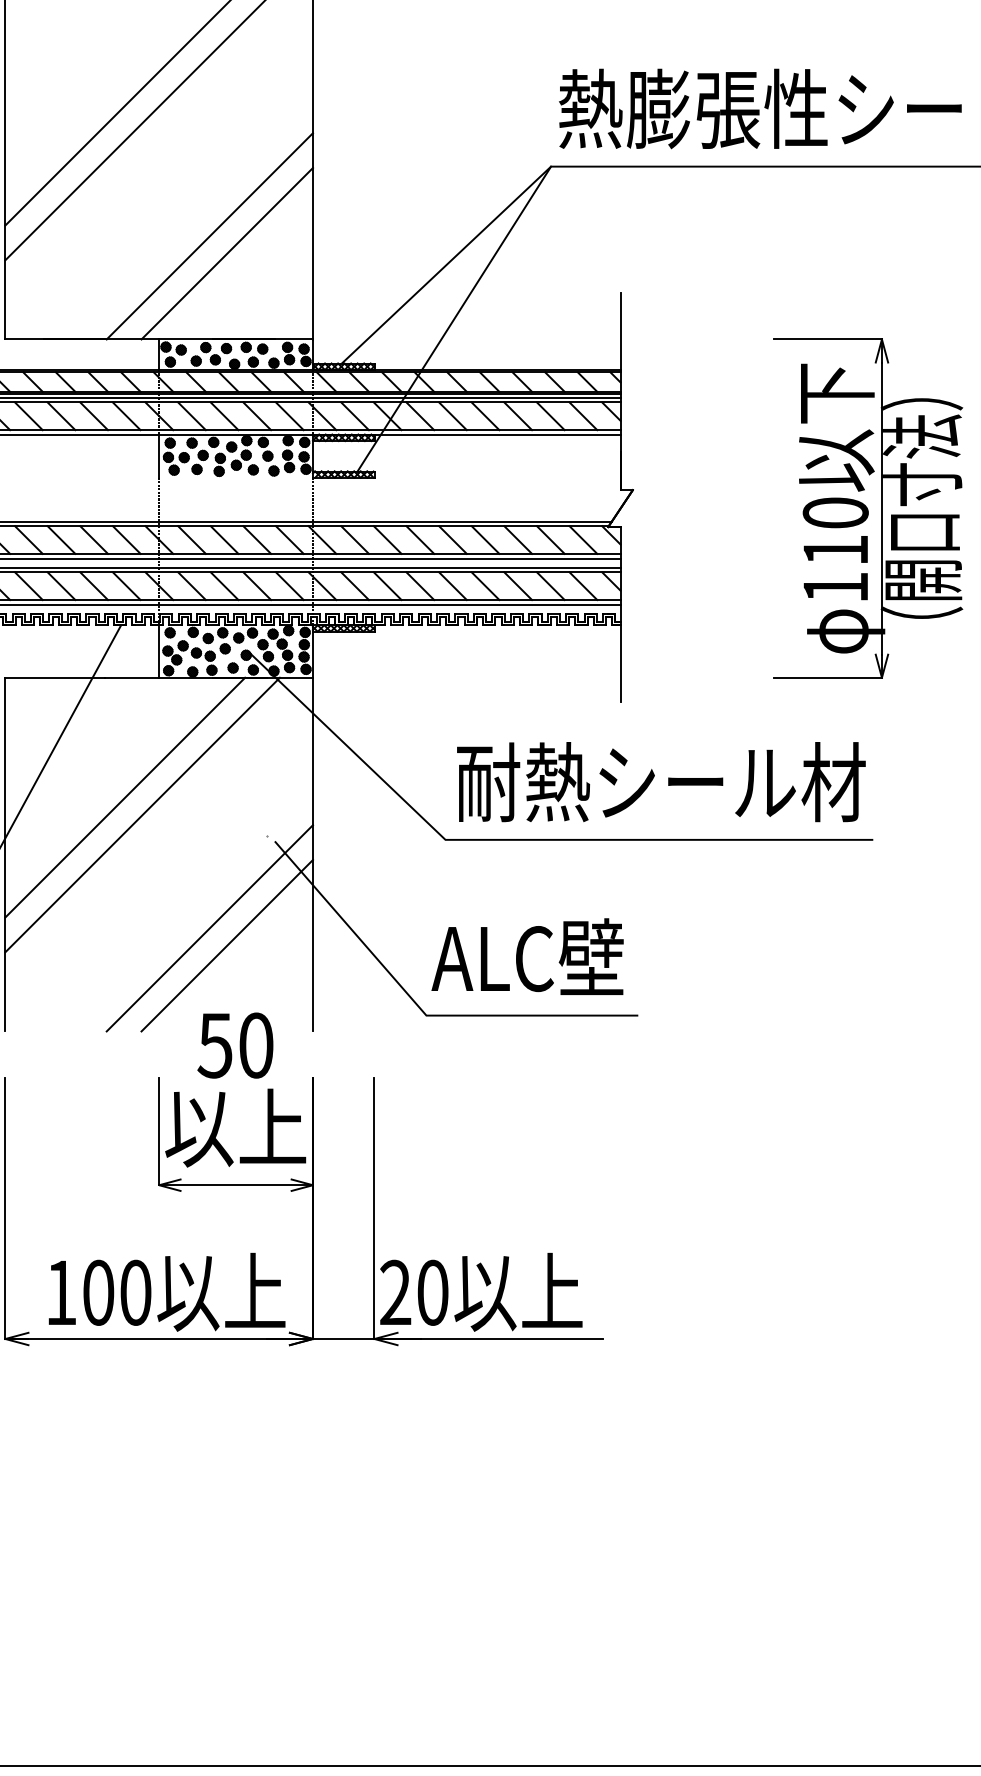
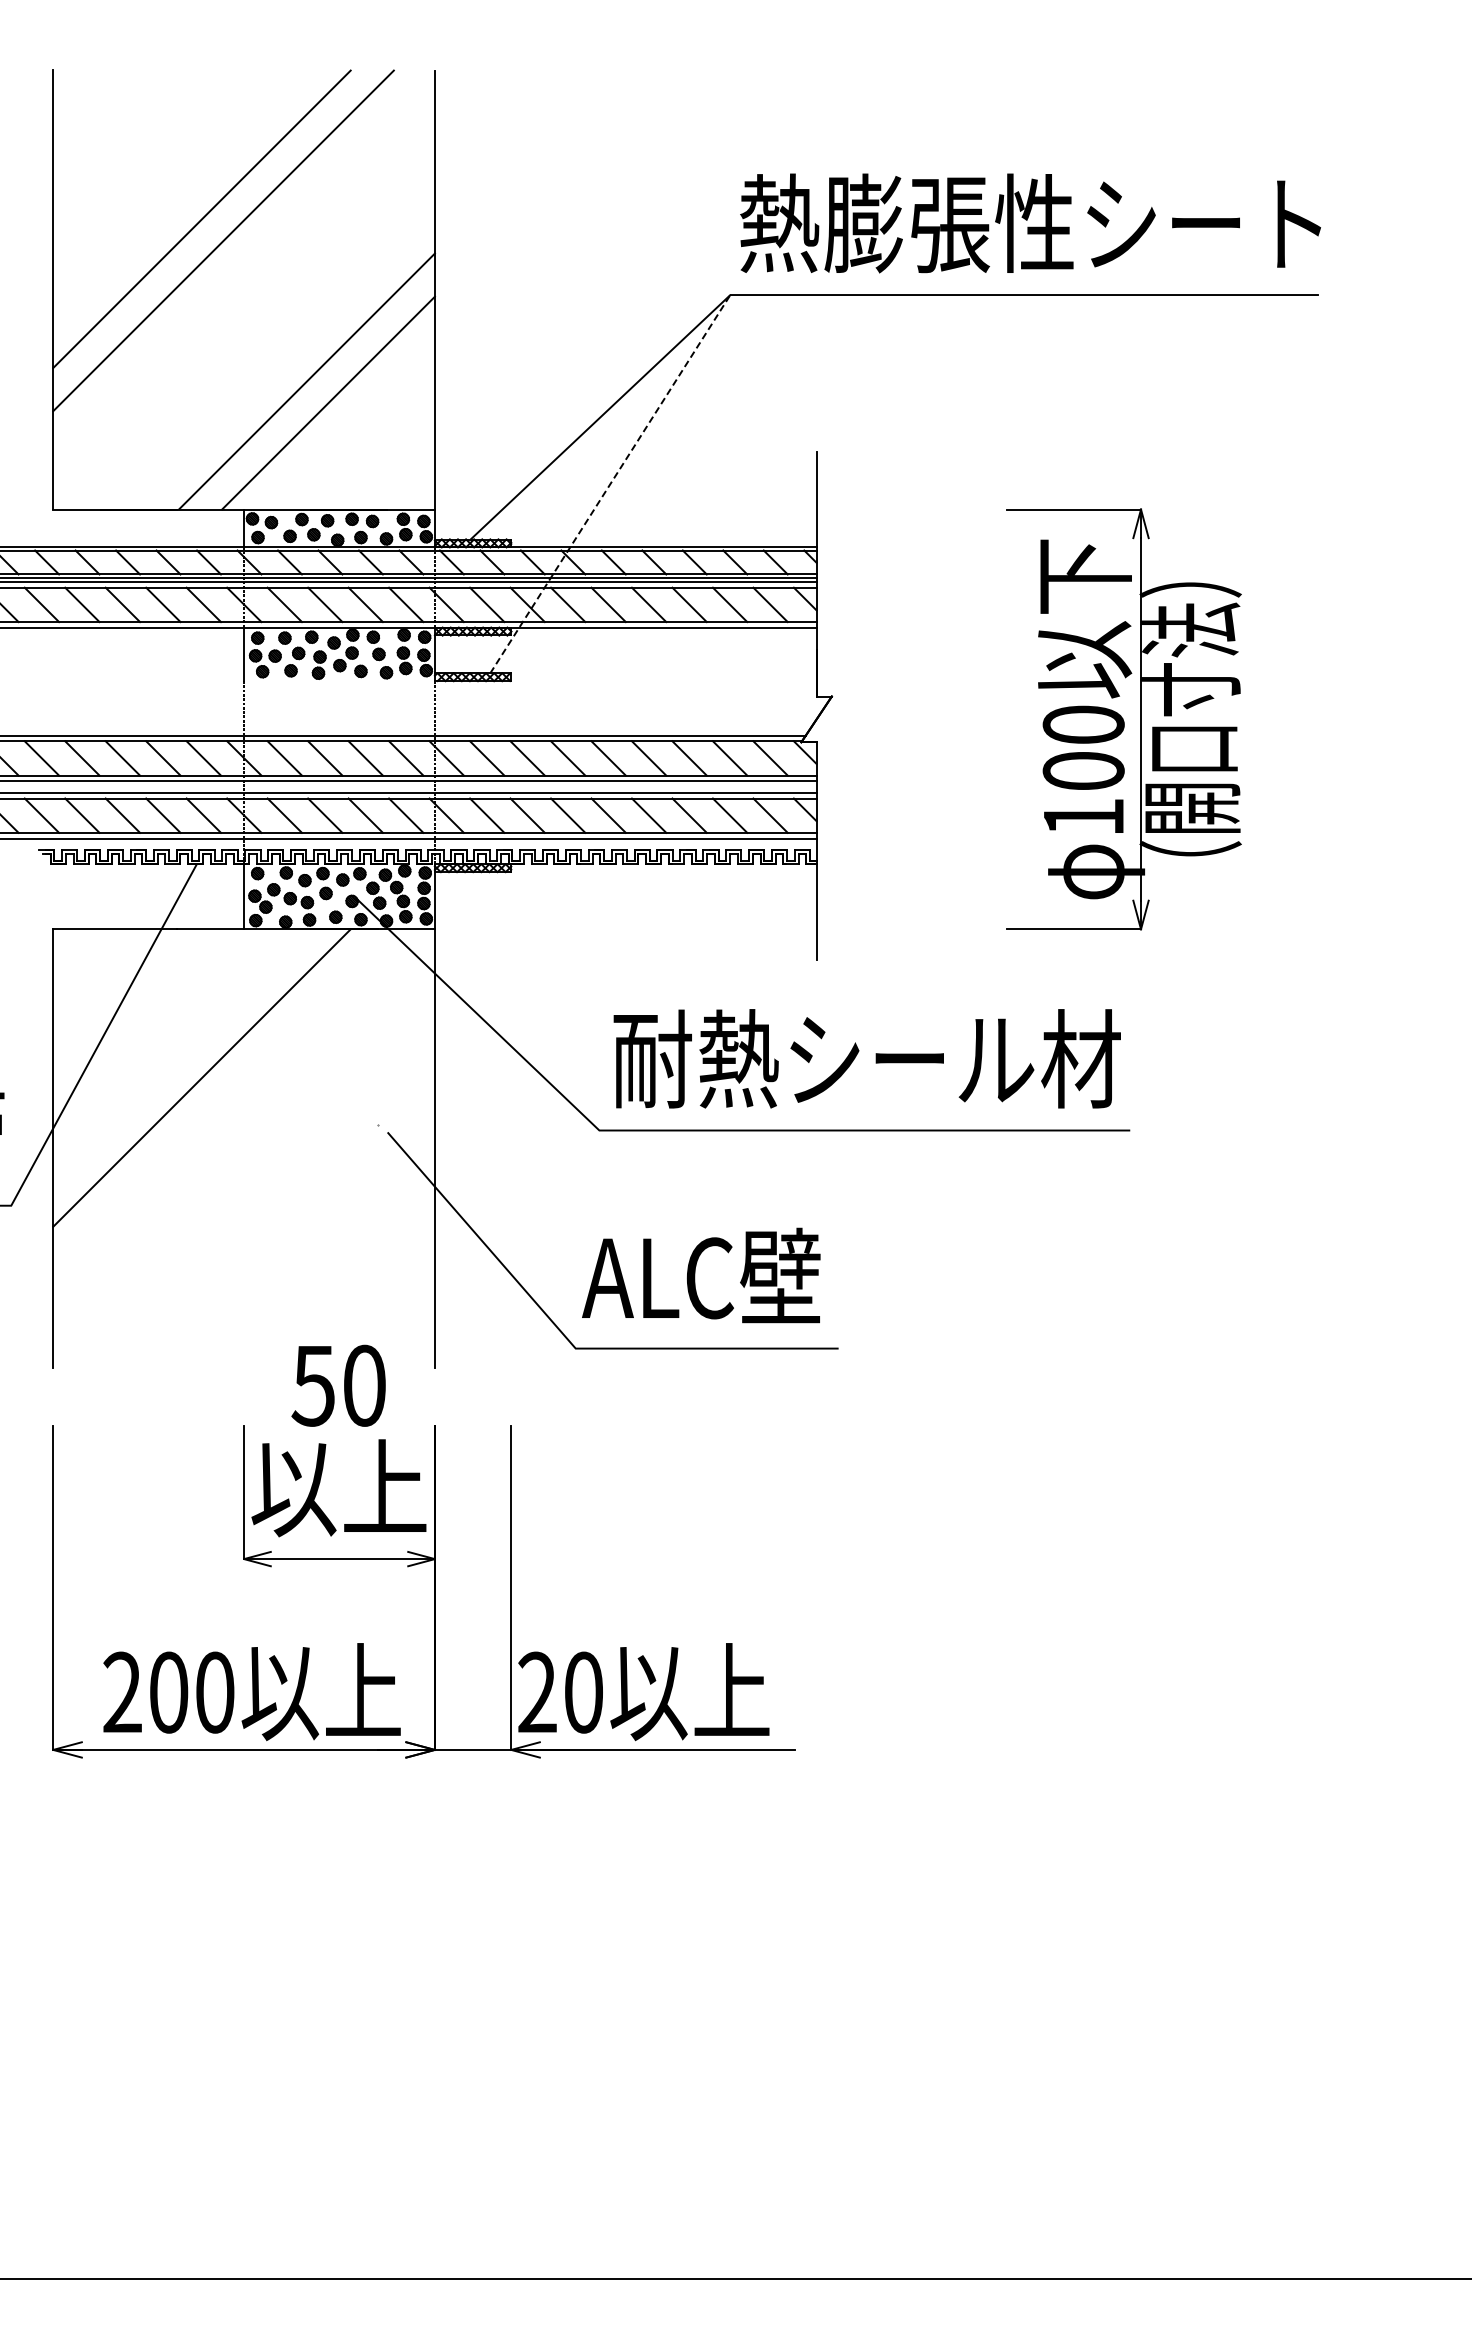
line: (454, 318) -> (610, 483), solid -> dashed
text: (835, 549) -> (1083, 770), 110 -> 100
line: (142, 814) -> (223, 1099), removed
line: (209, 928) -> (306, 1240), removed
line: (227, 945) -> (328, 1261), removed
text: (61, 1291) -> (122, 1691), 100 -> 200

